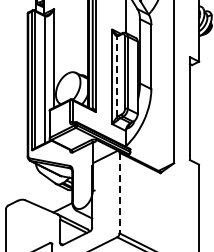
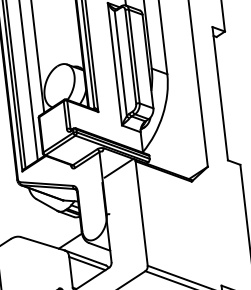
line: (116, 76) -> (120, 63), dashed -> solid
line: (119, 193) -> (141, 214), dashed -> solid

